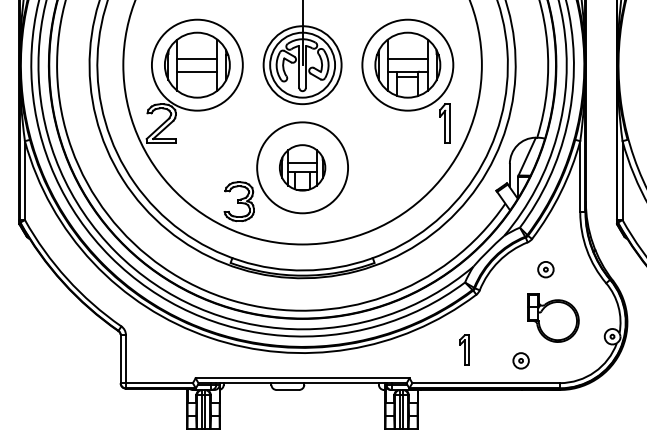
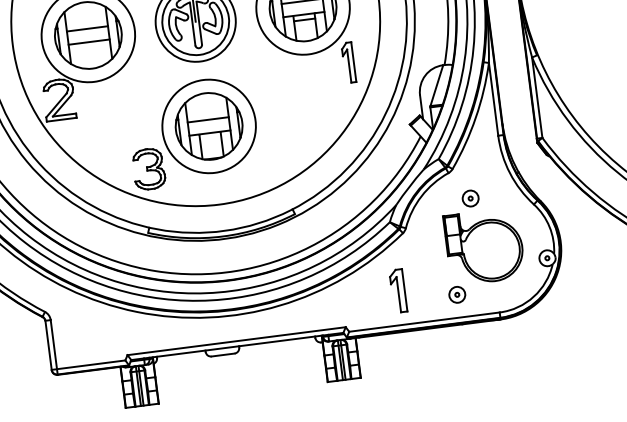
part: (302, 167) -> (208, 126), size x1.43
part: (553, 317) -> (484, 246), size x1.43
part: (464, 349) -> (398, 290), size x1.43

